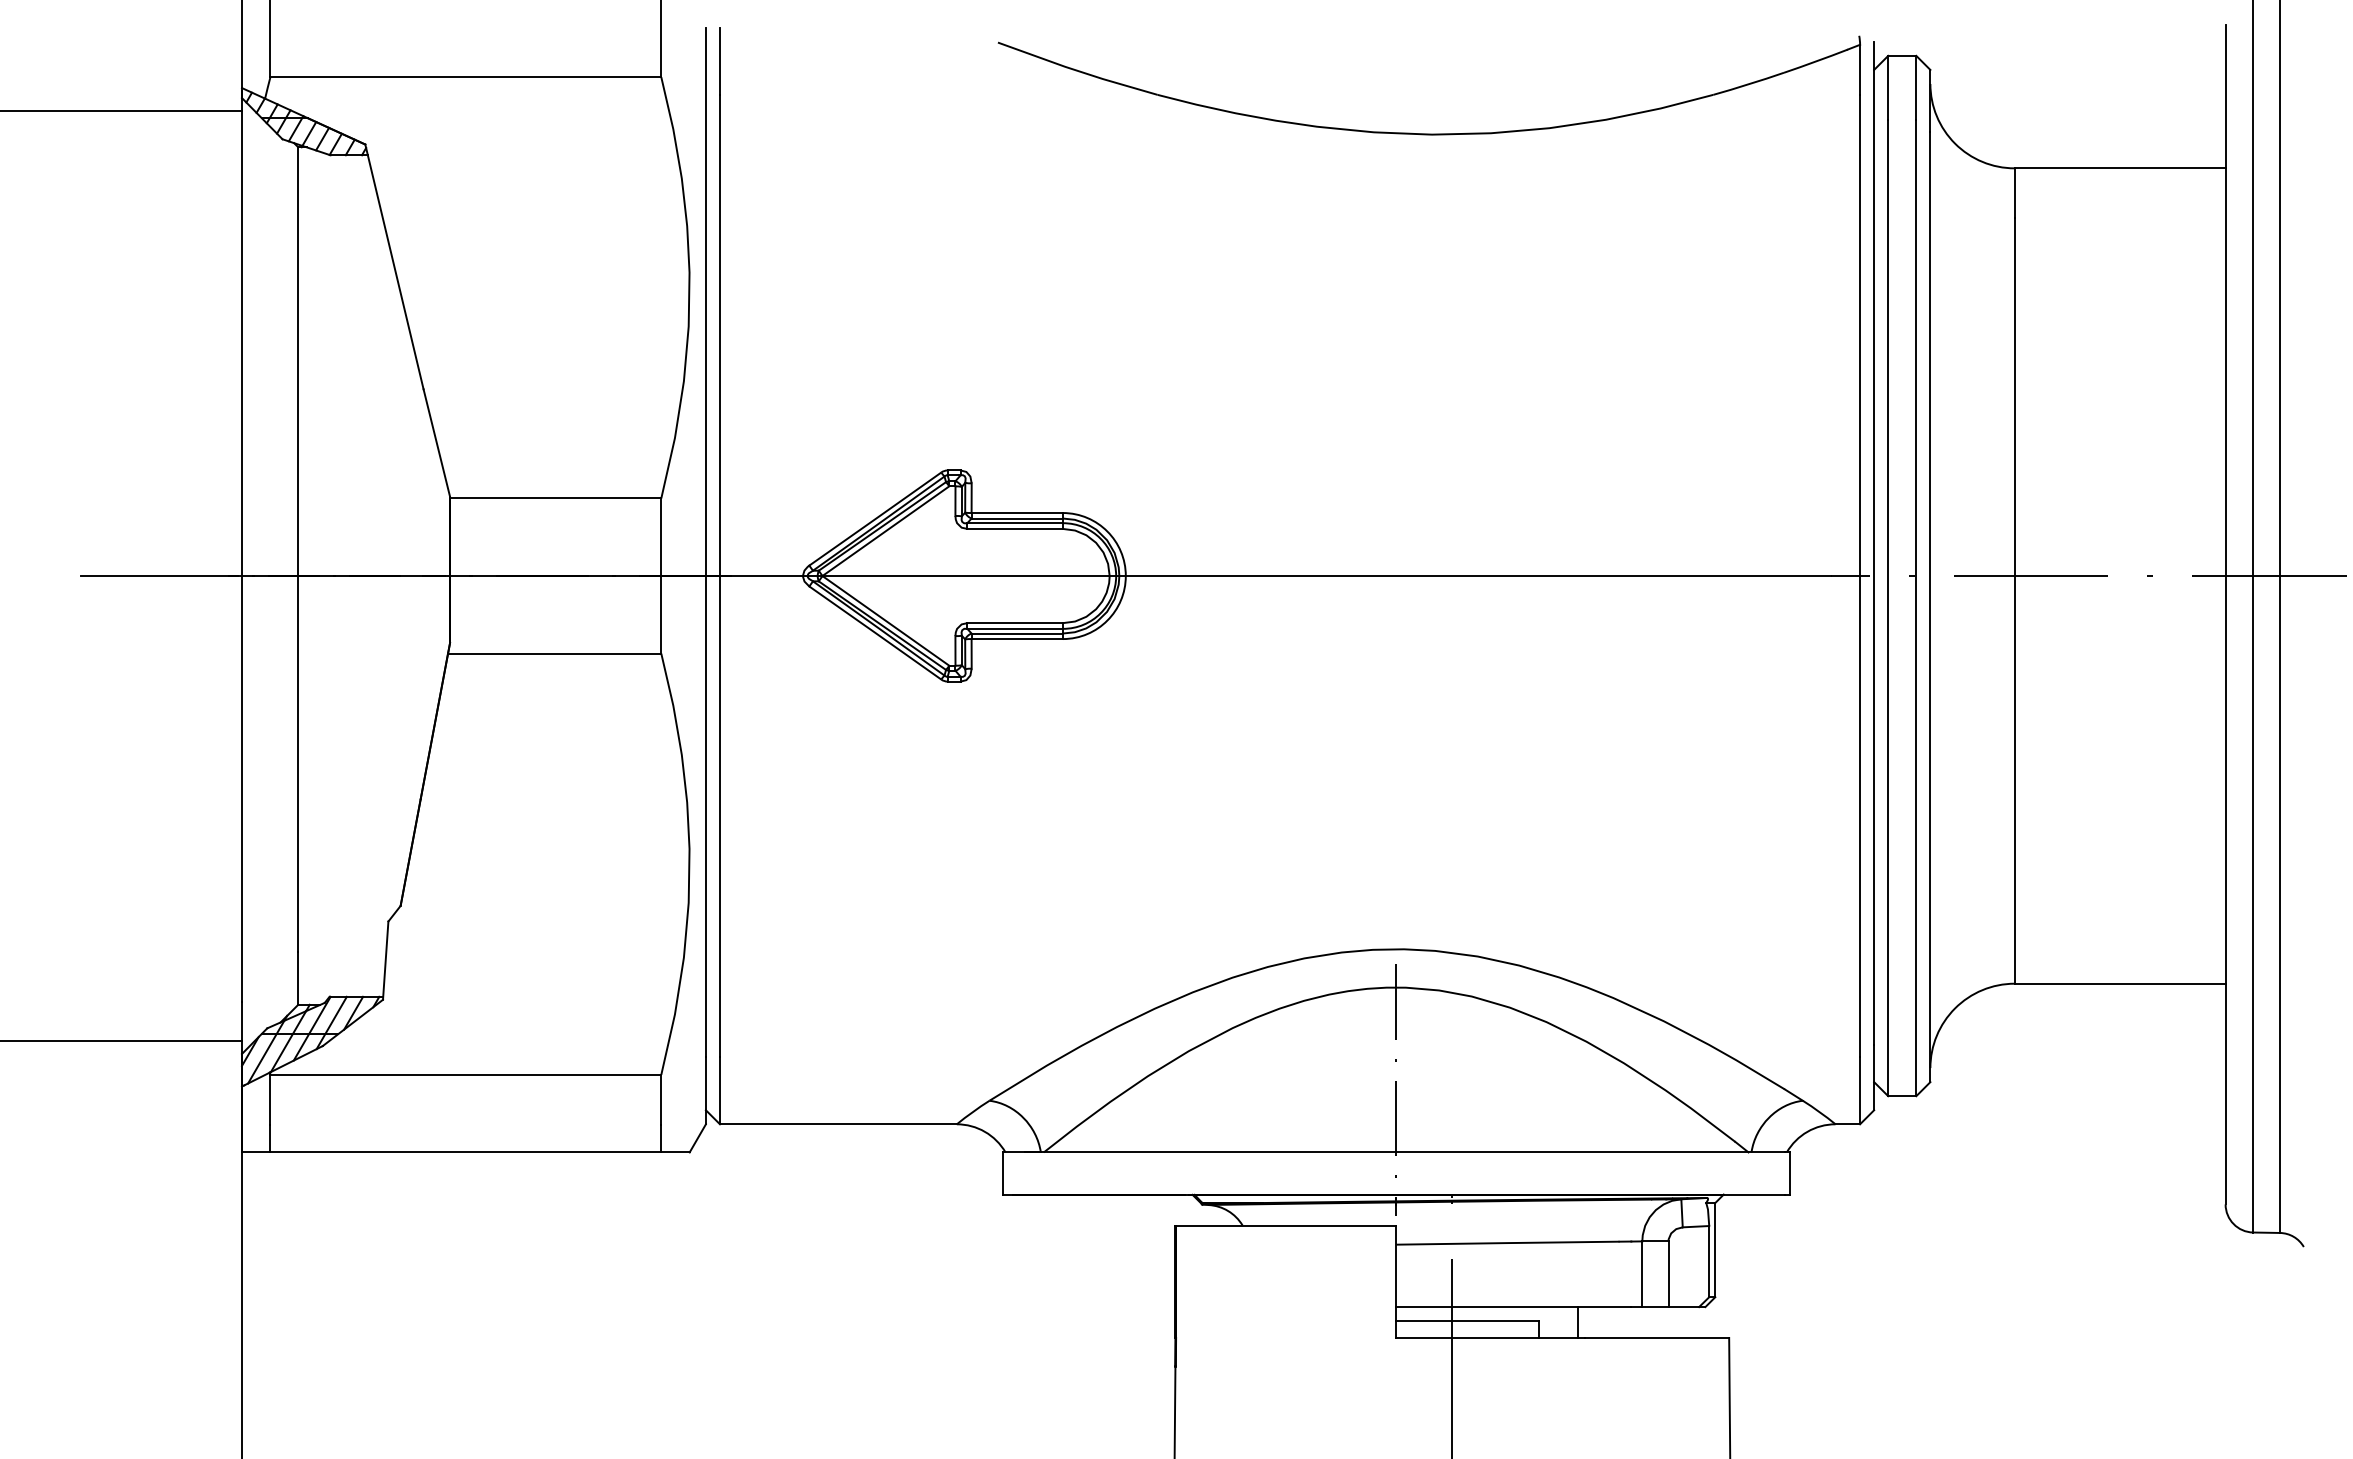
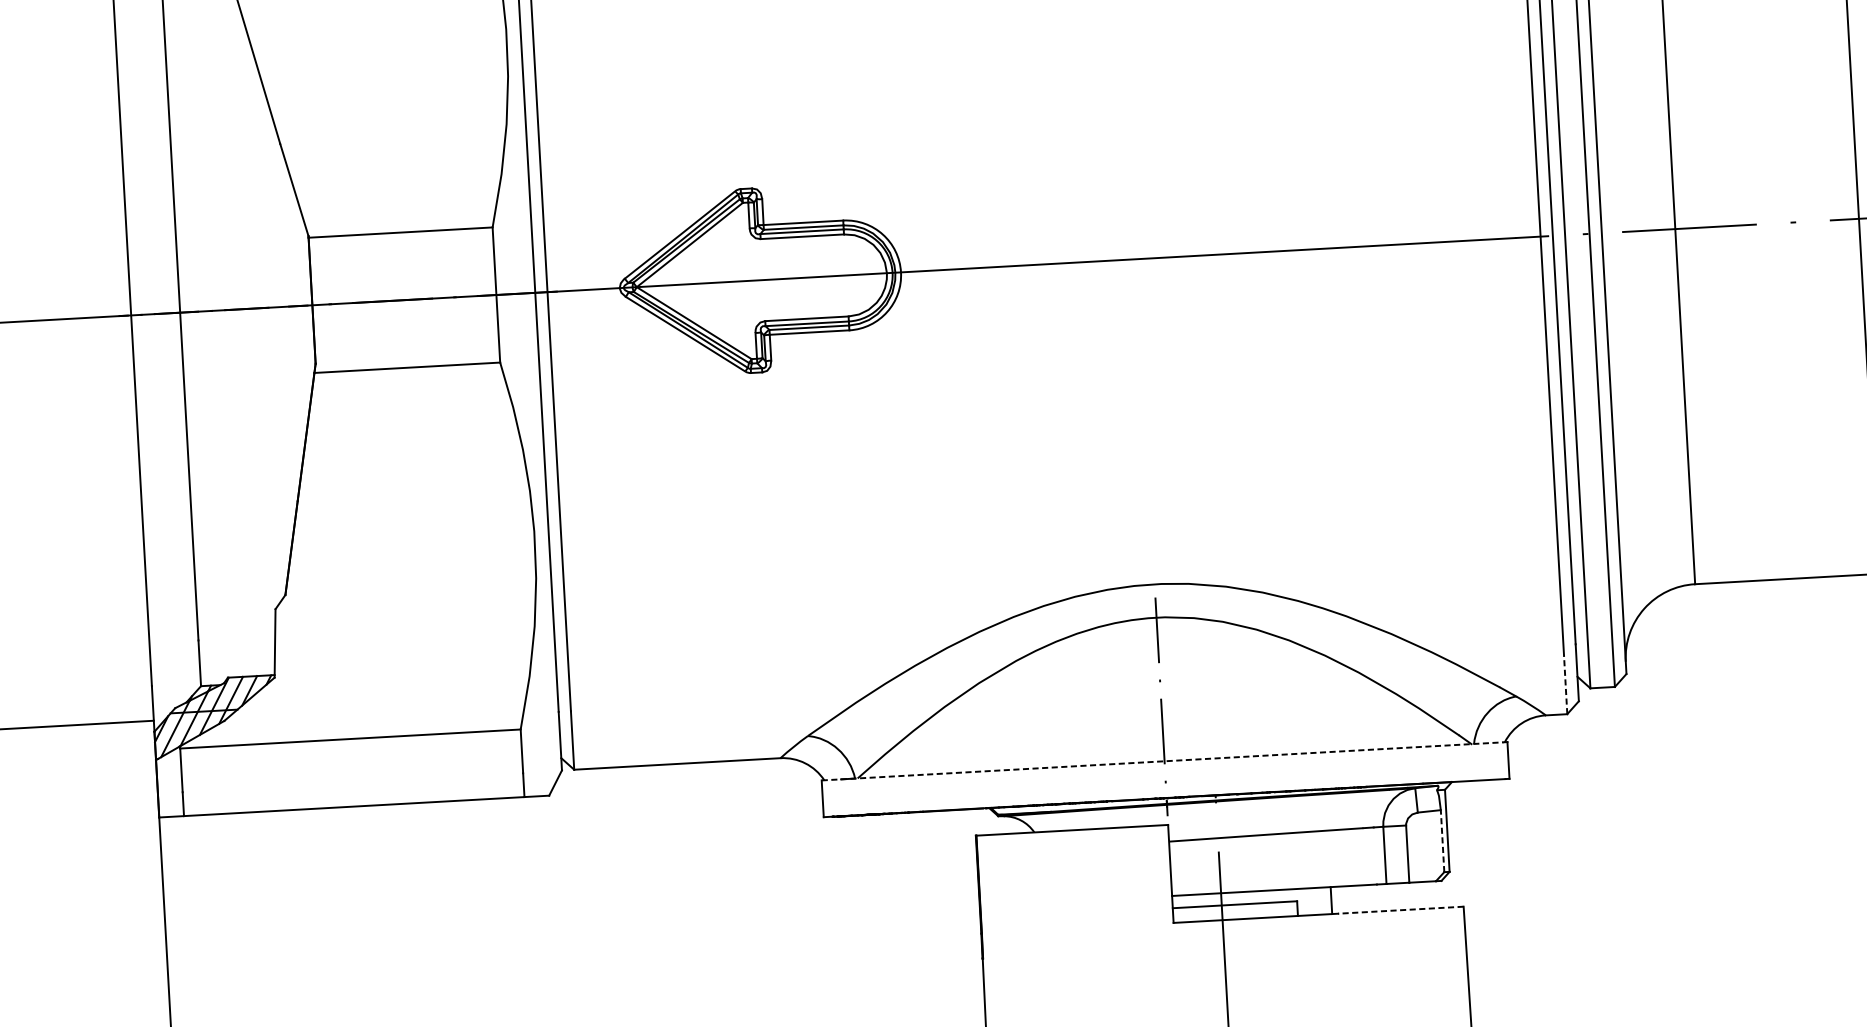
line: (1860, 1090) -> (1566, 684), solid -> dashed
line: (1394, 1152) -> (1163, 761), solid -> dashed
line: (1709, 1261) -> (1442, 841), solid -> dashed
line: (1656, 1337) -> (1400, 909), solid -> dashed

